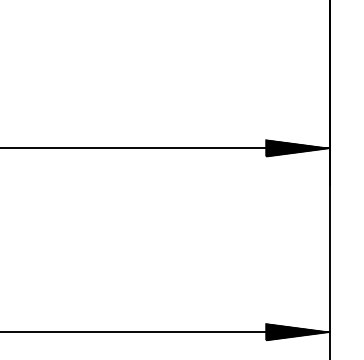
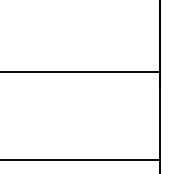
hatch: (296, 147) -> (143, 71), removed
hatch: (296, 332) -> (143, 160), removed

